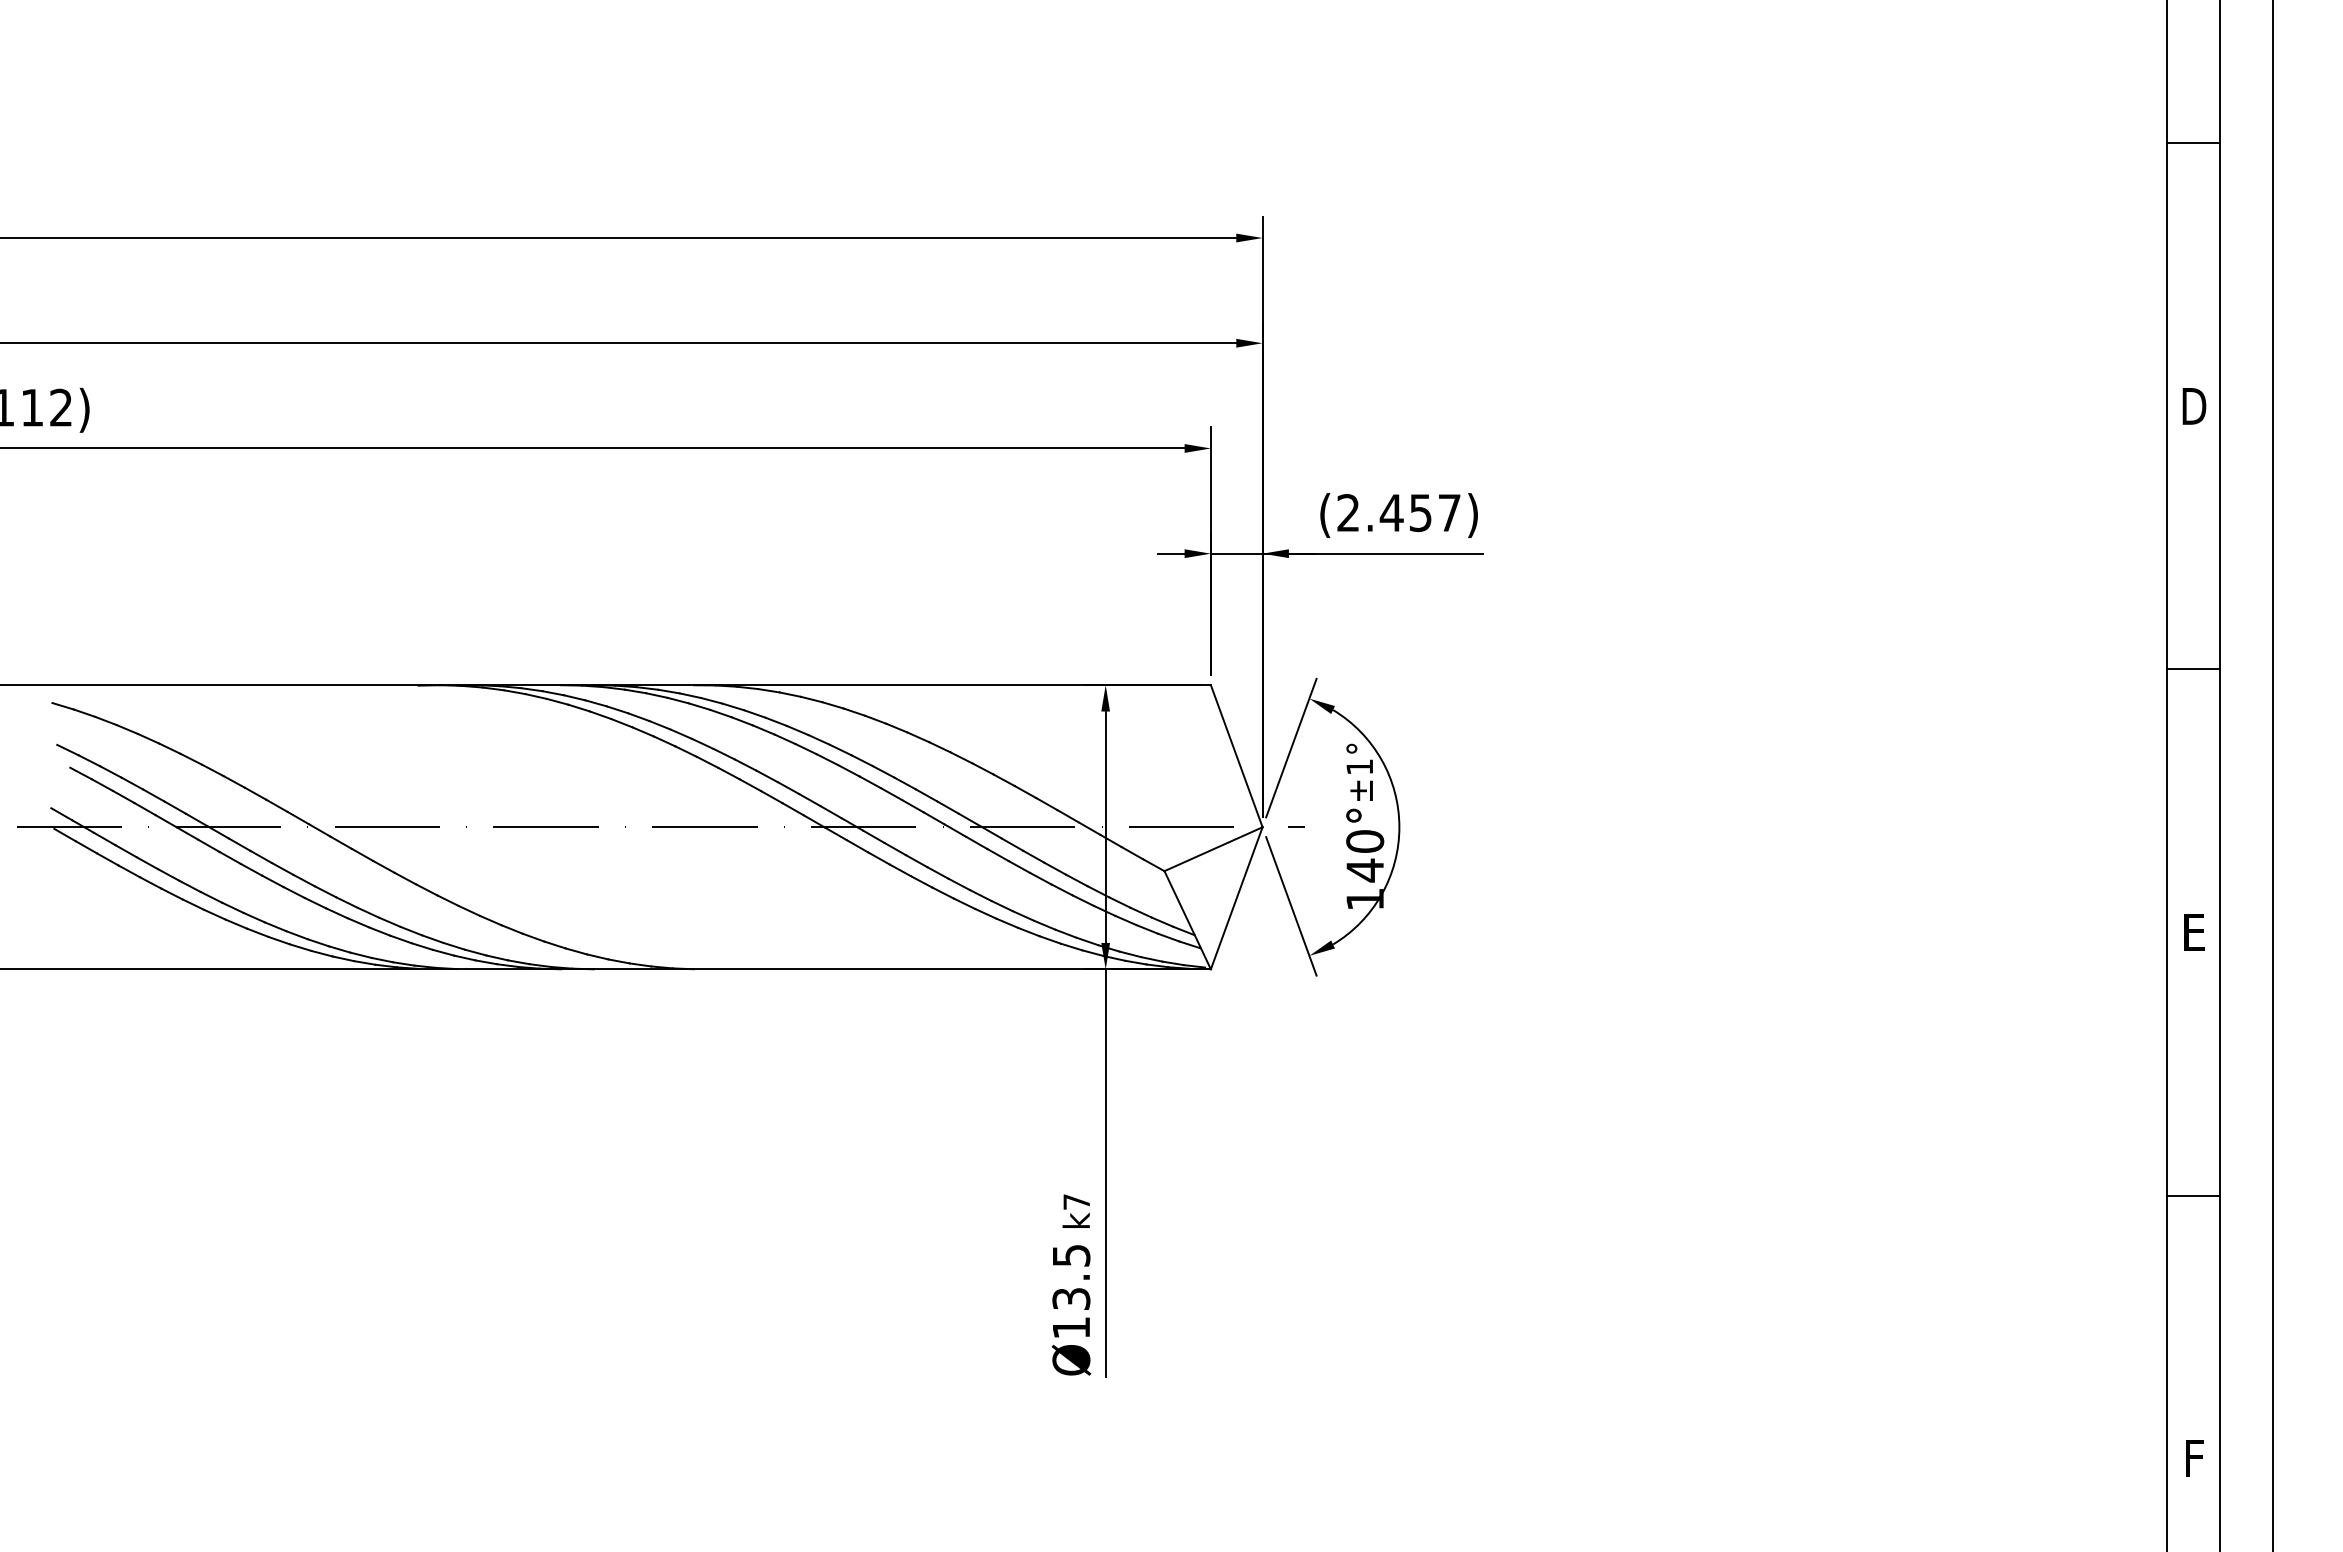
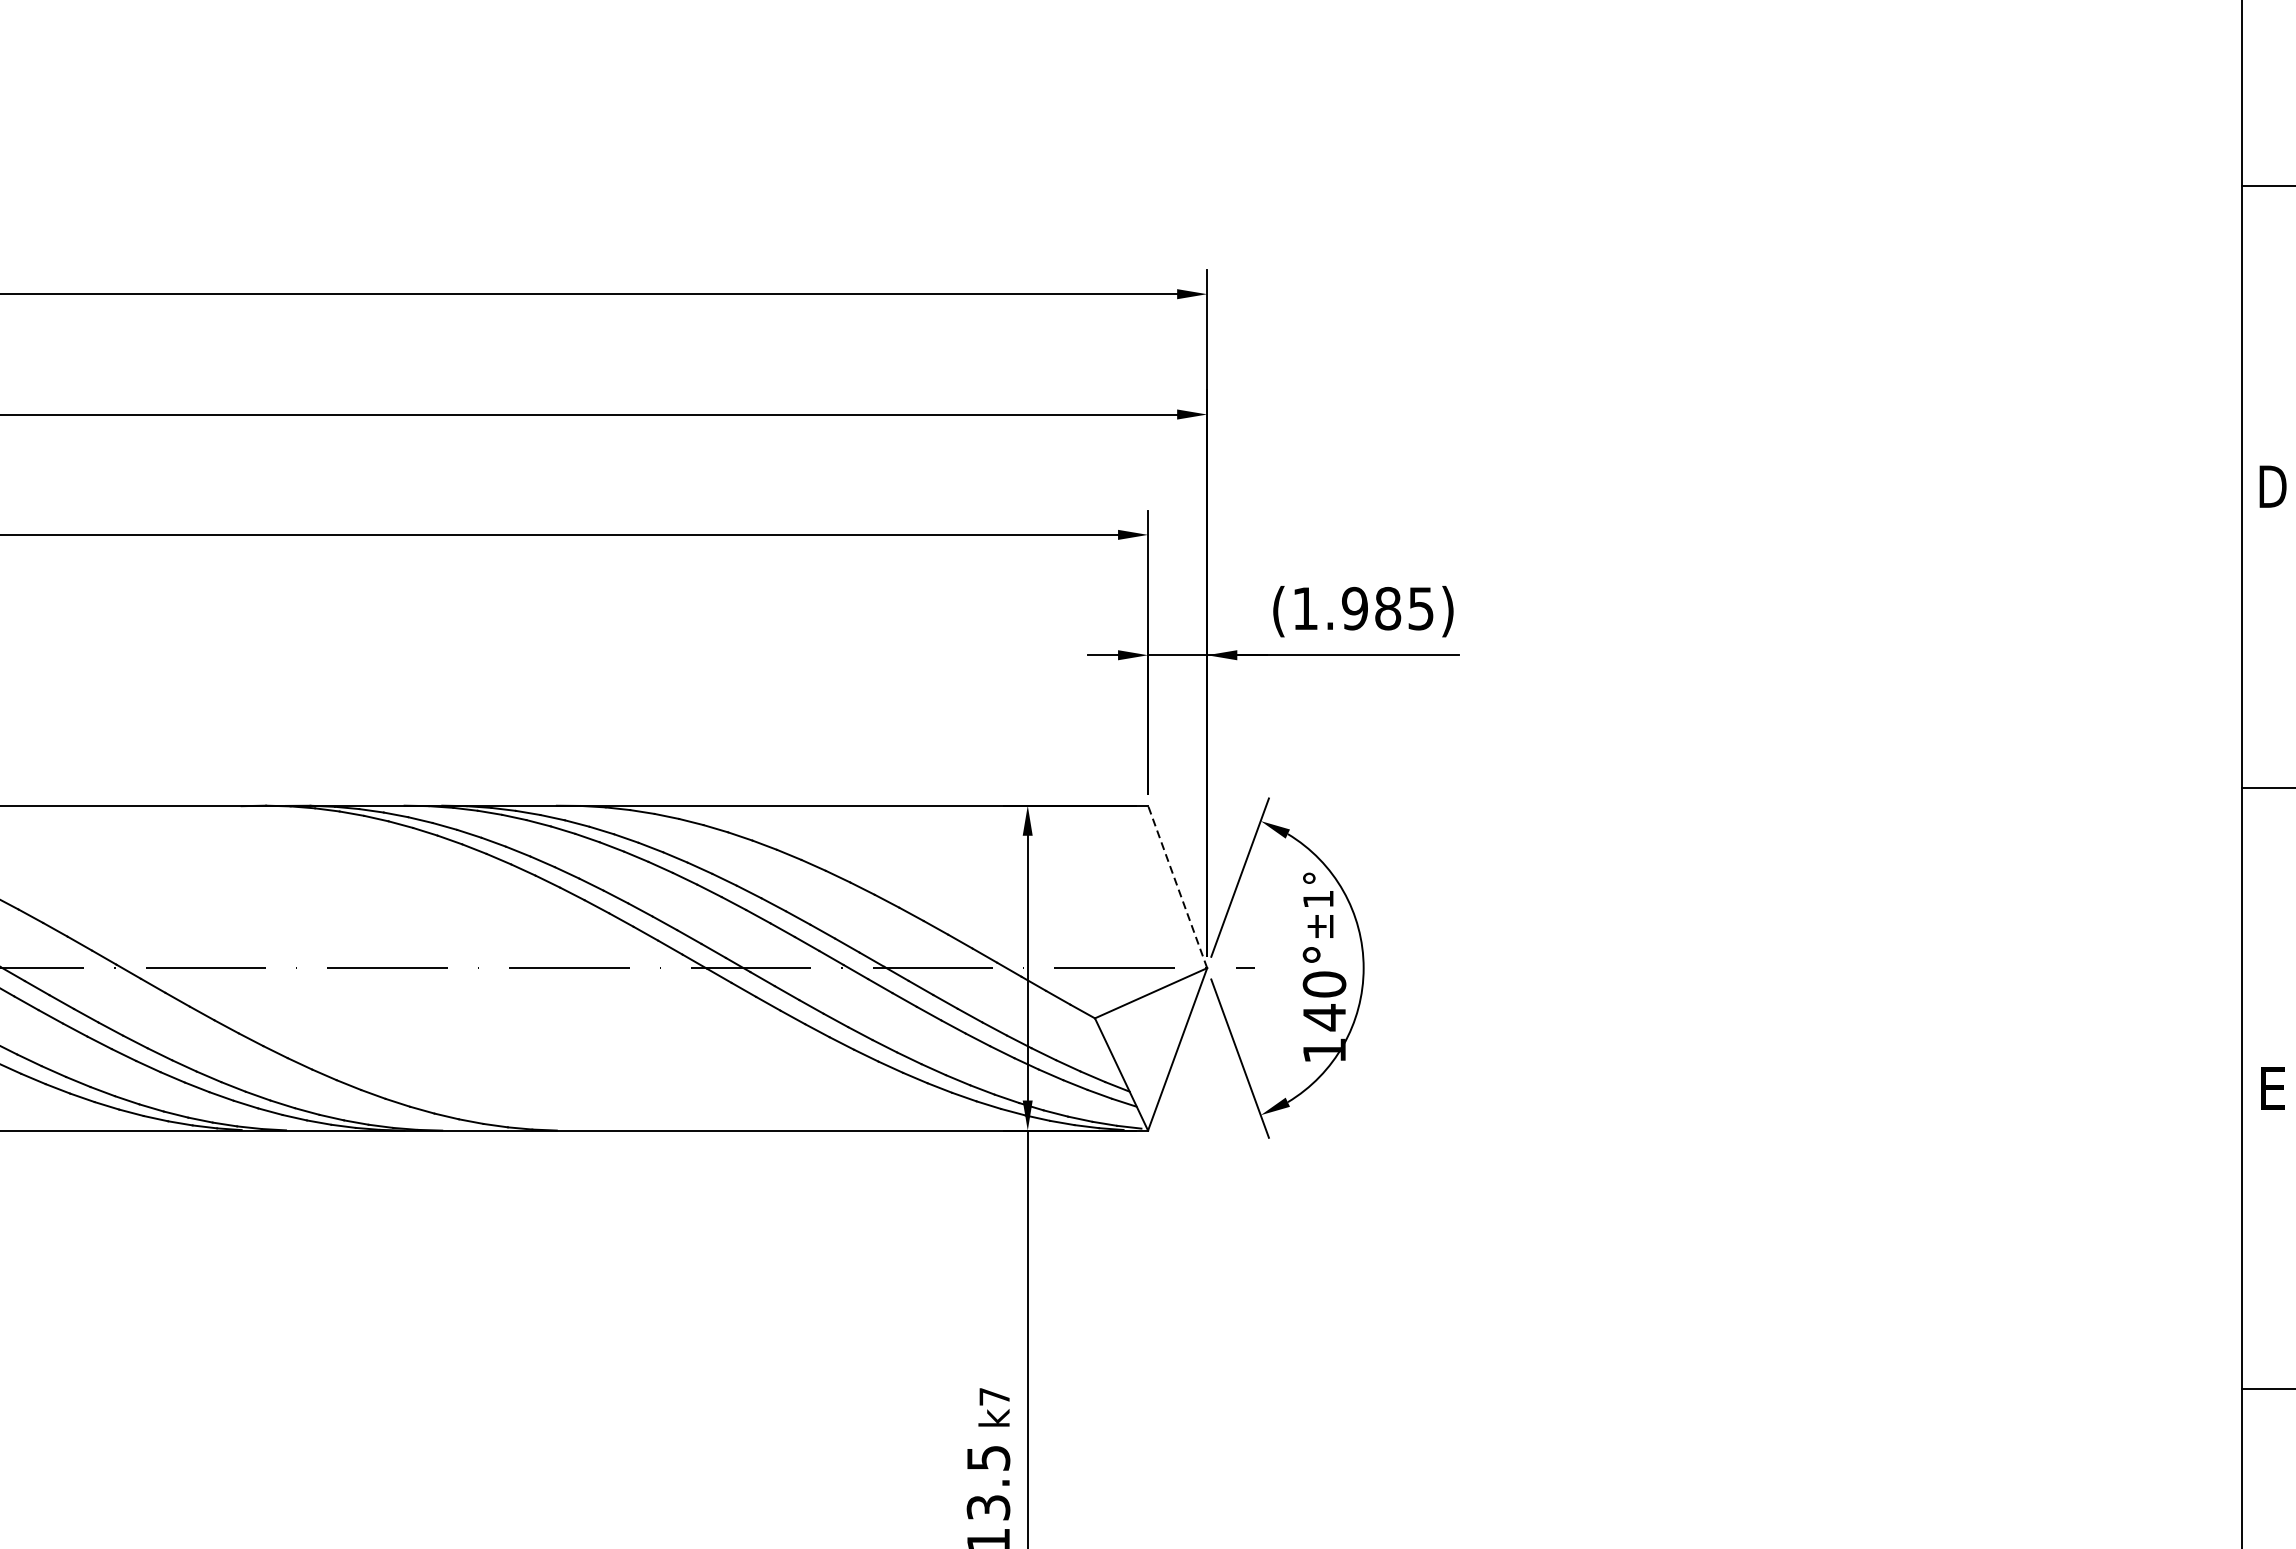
text: (1398, 513) -> (1362, 609), (2.457) -> (1.985)
line: (1236, 756) -> (1177, 887), solid -> dashed

